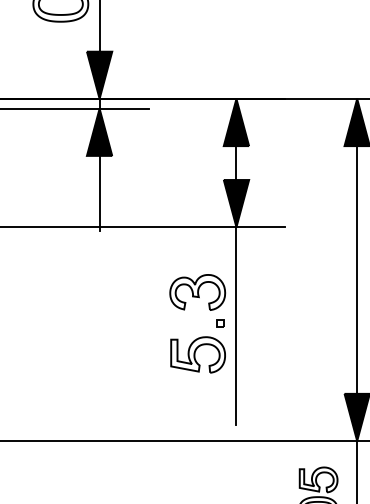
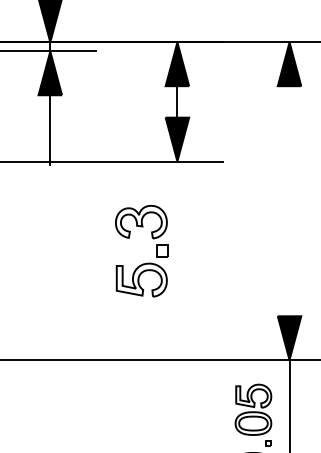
line: (357, 269) -> (289, 200), removed
part: (220, 323) -> (162, 250), size x1.6
line: (236, 325) -> (177, 252), removed

